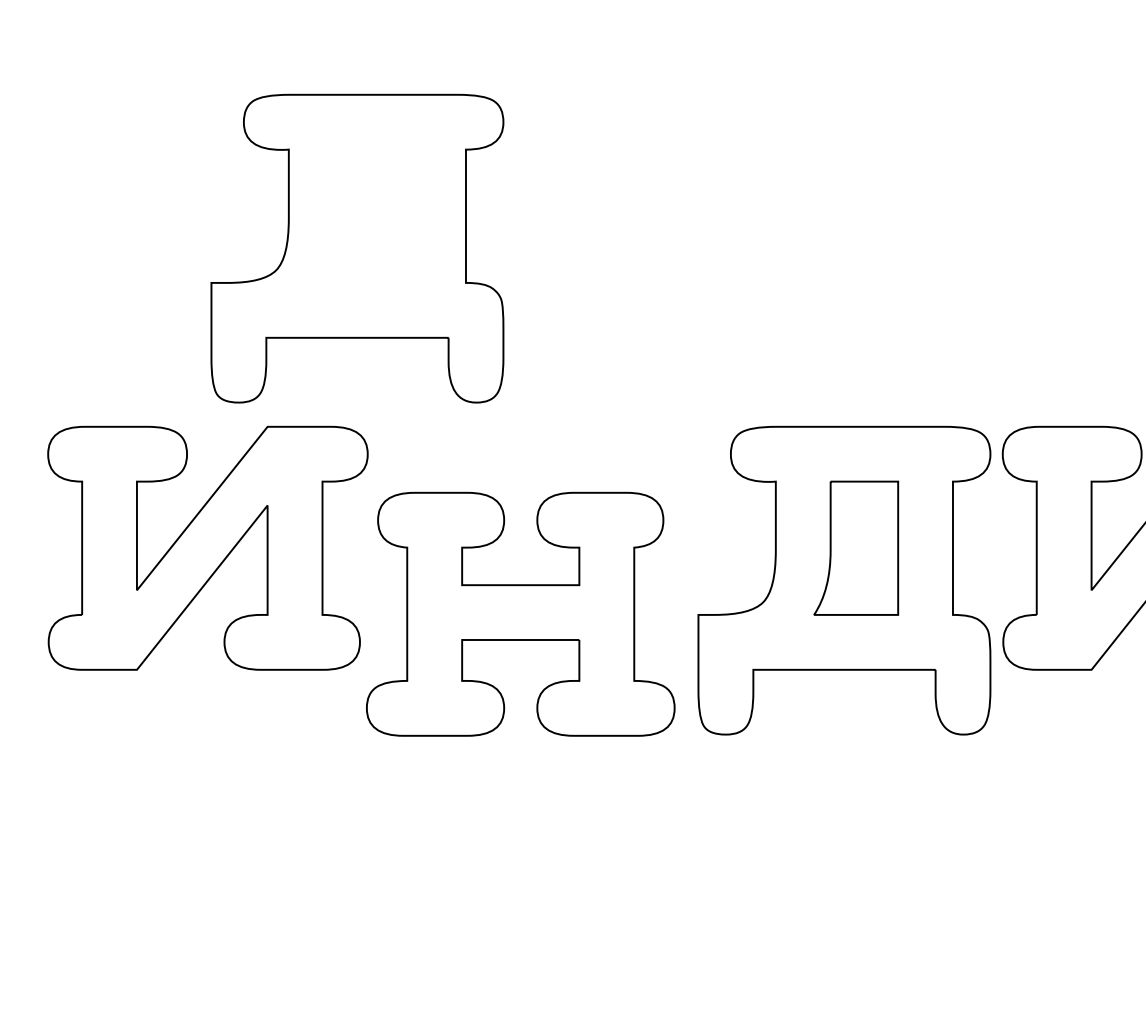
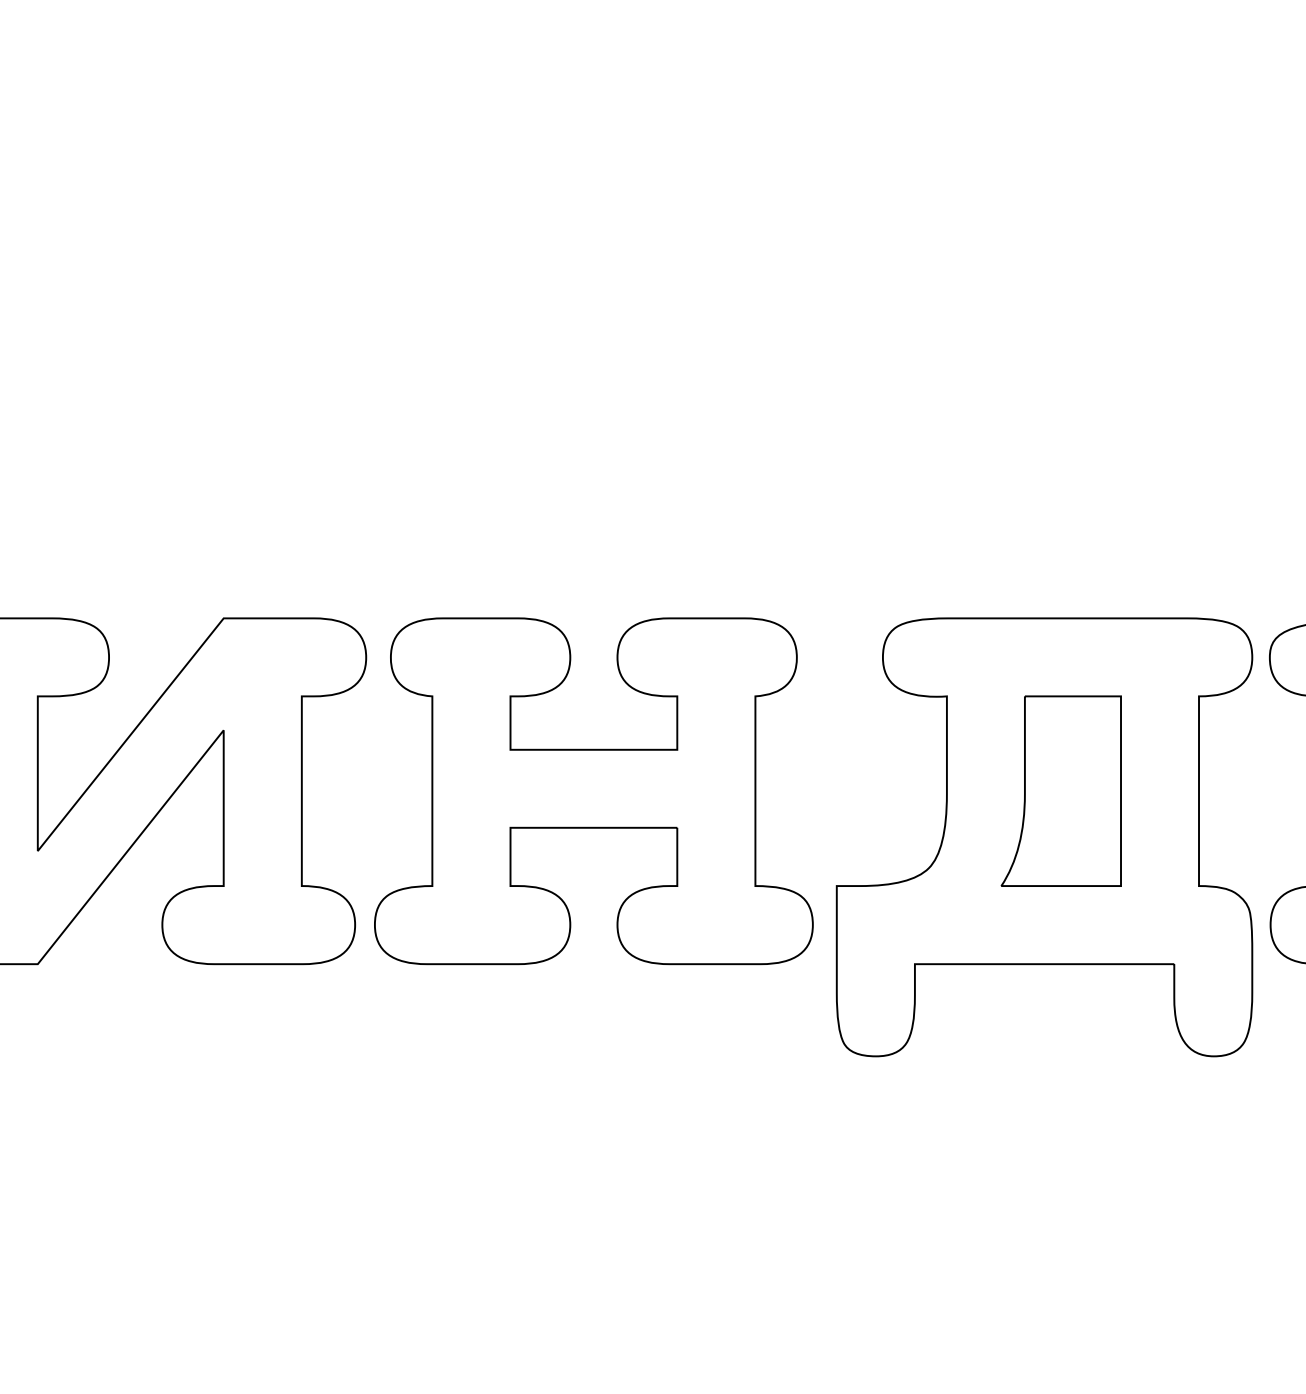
part: (357, 248) -> (351, 364), removed
part: (520, 613) -> (593, 790), moved

